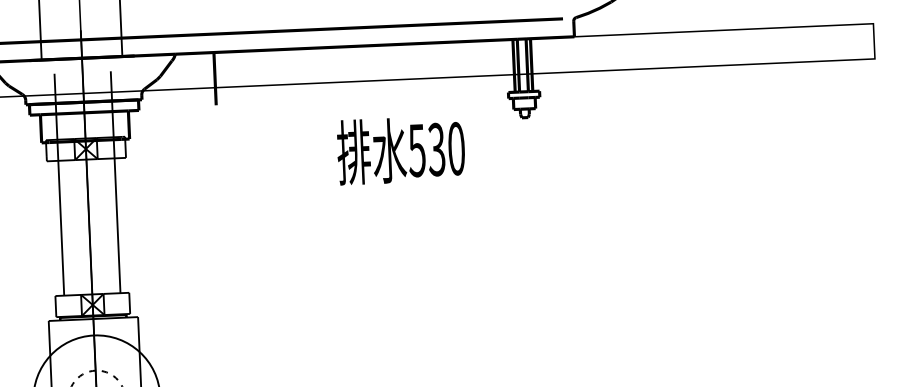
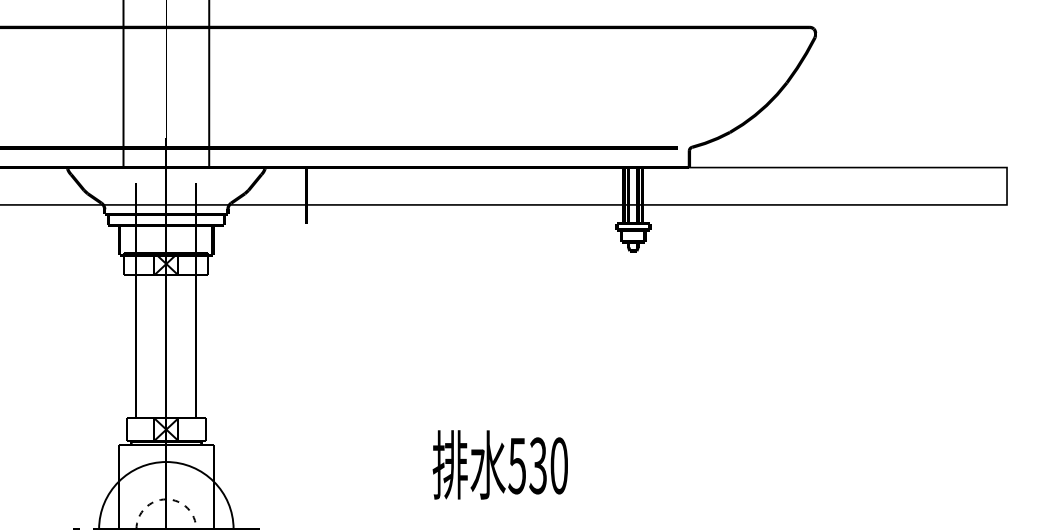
text: (400, 149) -> (499, 464), moved

